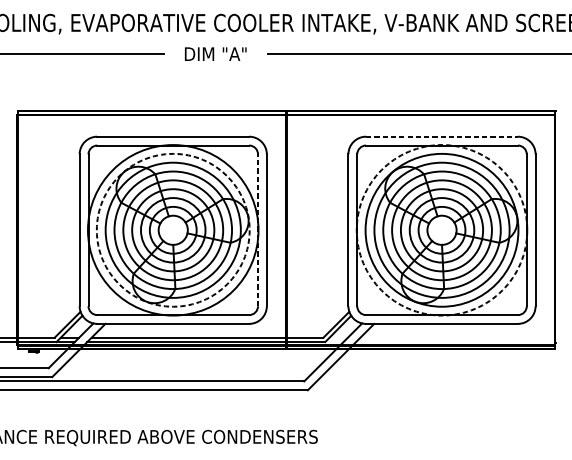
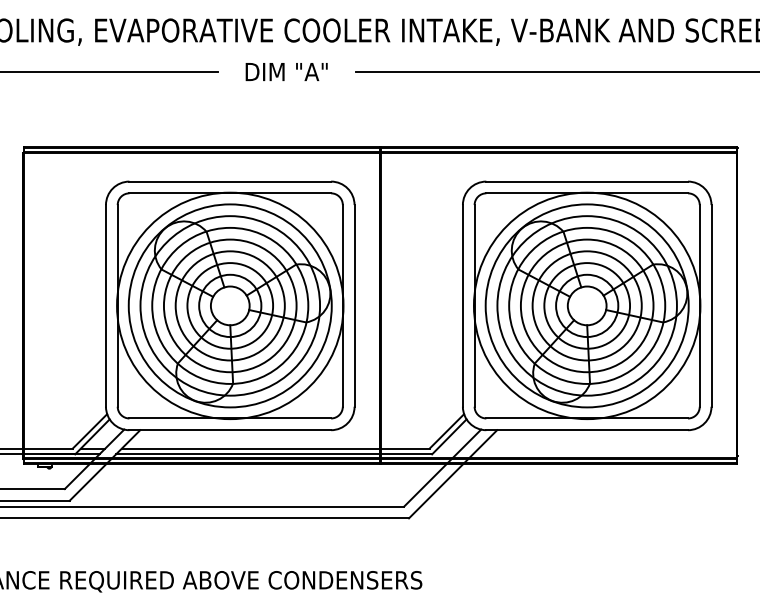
line: (442, 136) -> (587, 181), dashed -> solid
circle: (172, 230) -> (229, 305), dashed -> solid
line: (257, 230) -> (342, 305), dashed -> solid
circle: (441, 230) -> (586, 305), dashed -> solid

